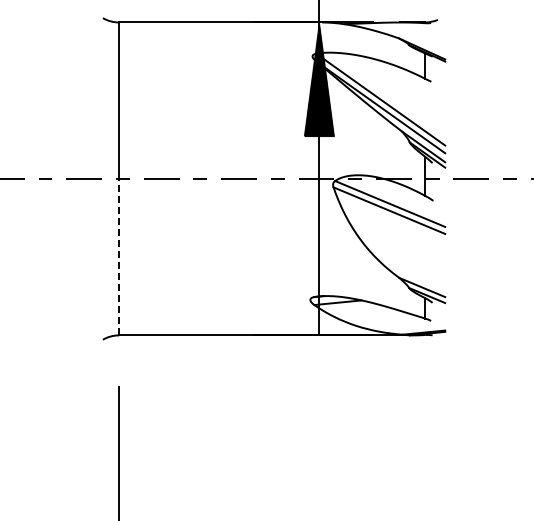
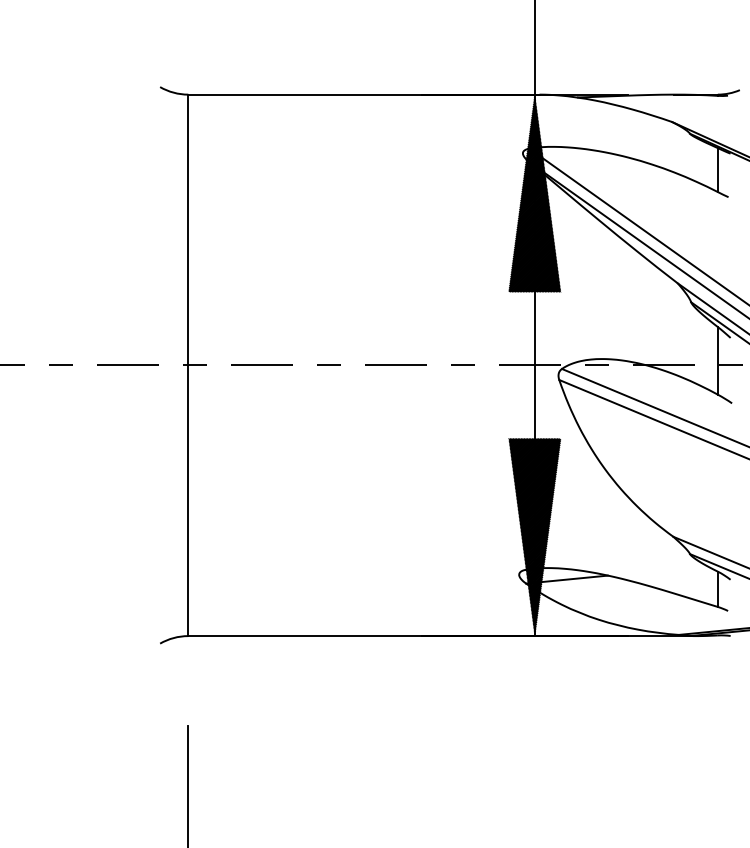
line: (119, 256) -> (188, 499), dashed -> solid
hatch: (319, 277) -> (534, 535), added

